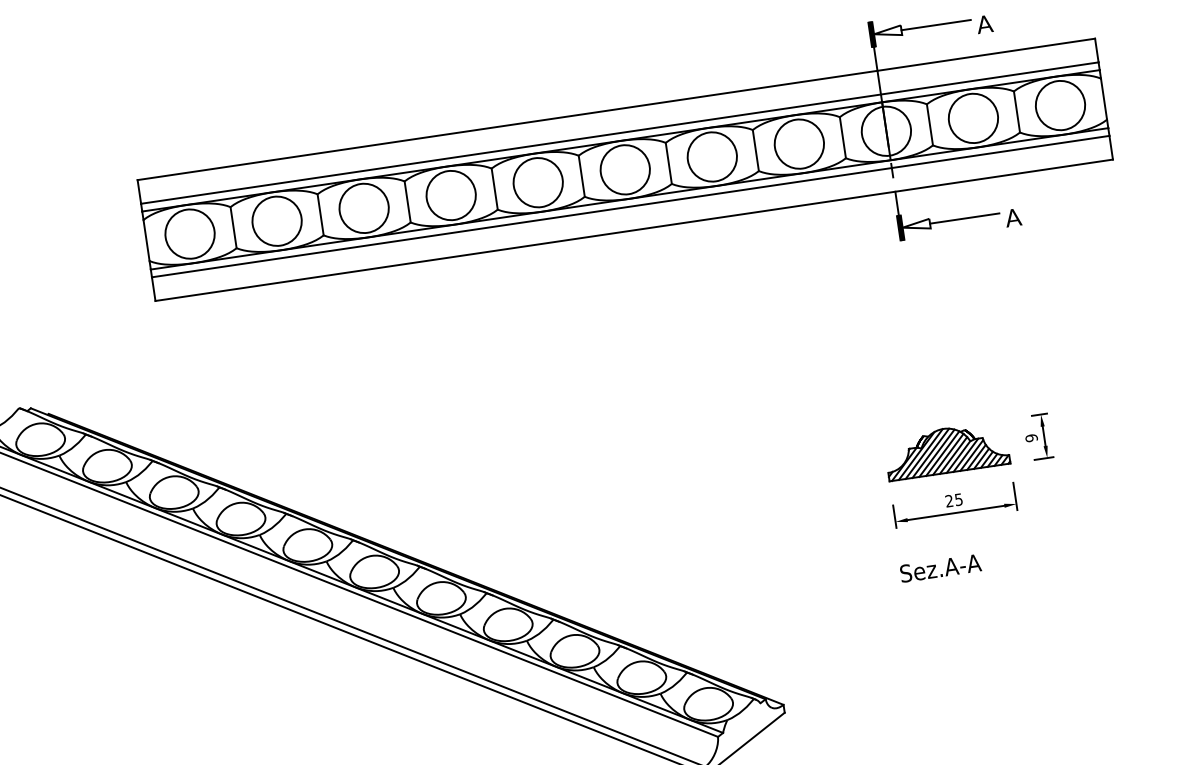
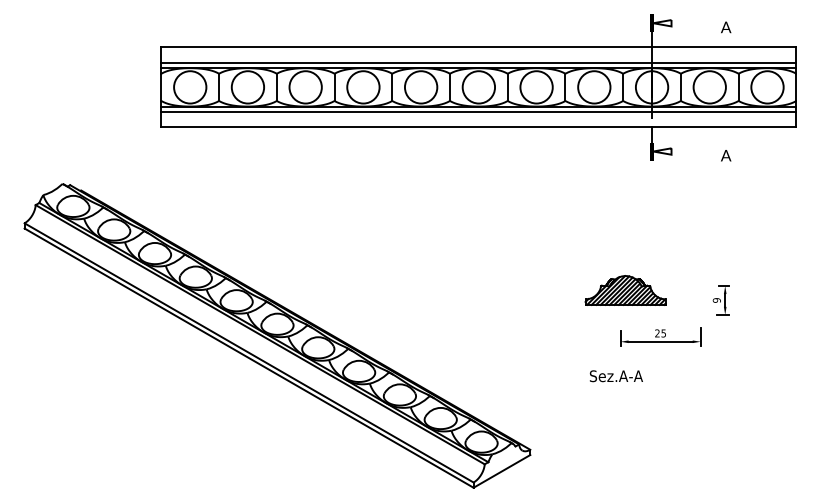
line: (936, 25) -> (694, 23), removed
line: (964, 218) -> (694, 151), removed
part: (946, 450) -> (625, 290), moved
text: (939, 568) -> (615, 376), moved

